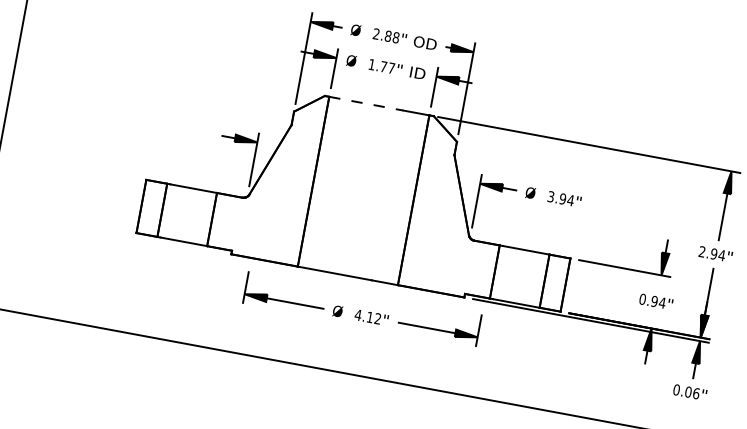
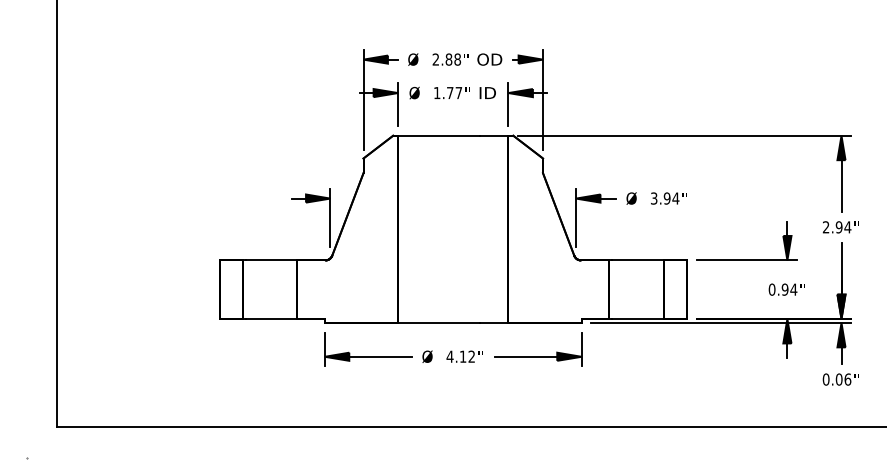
line: (365, 103) -> (438, 135), dashed -> solid
part: (362, 309) -> (453, 349), moved

